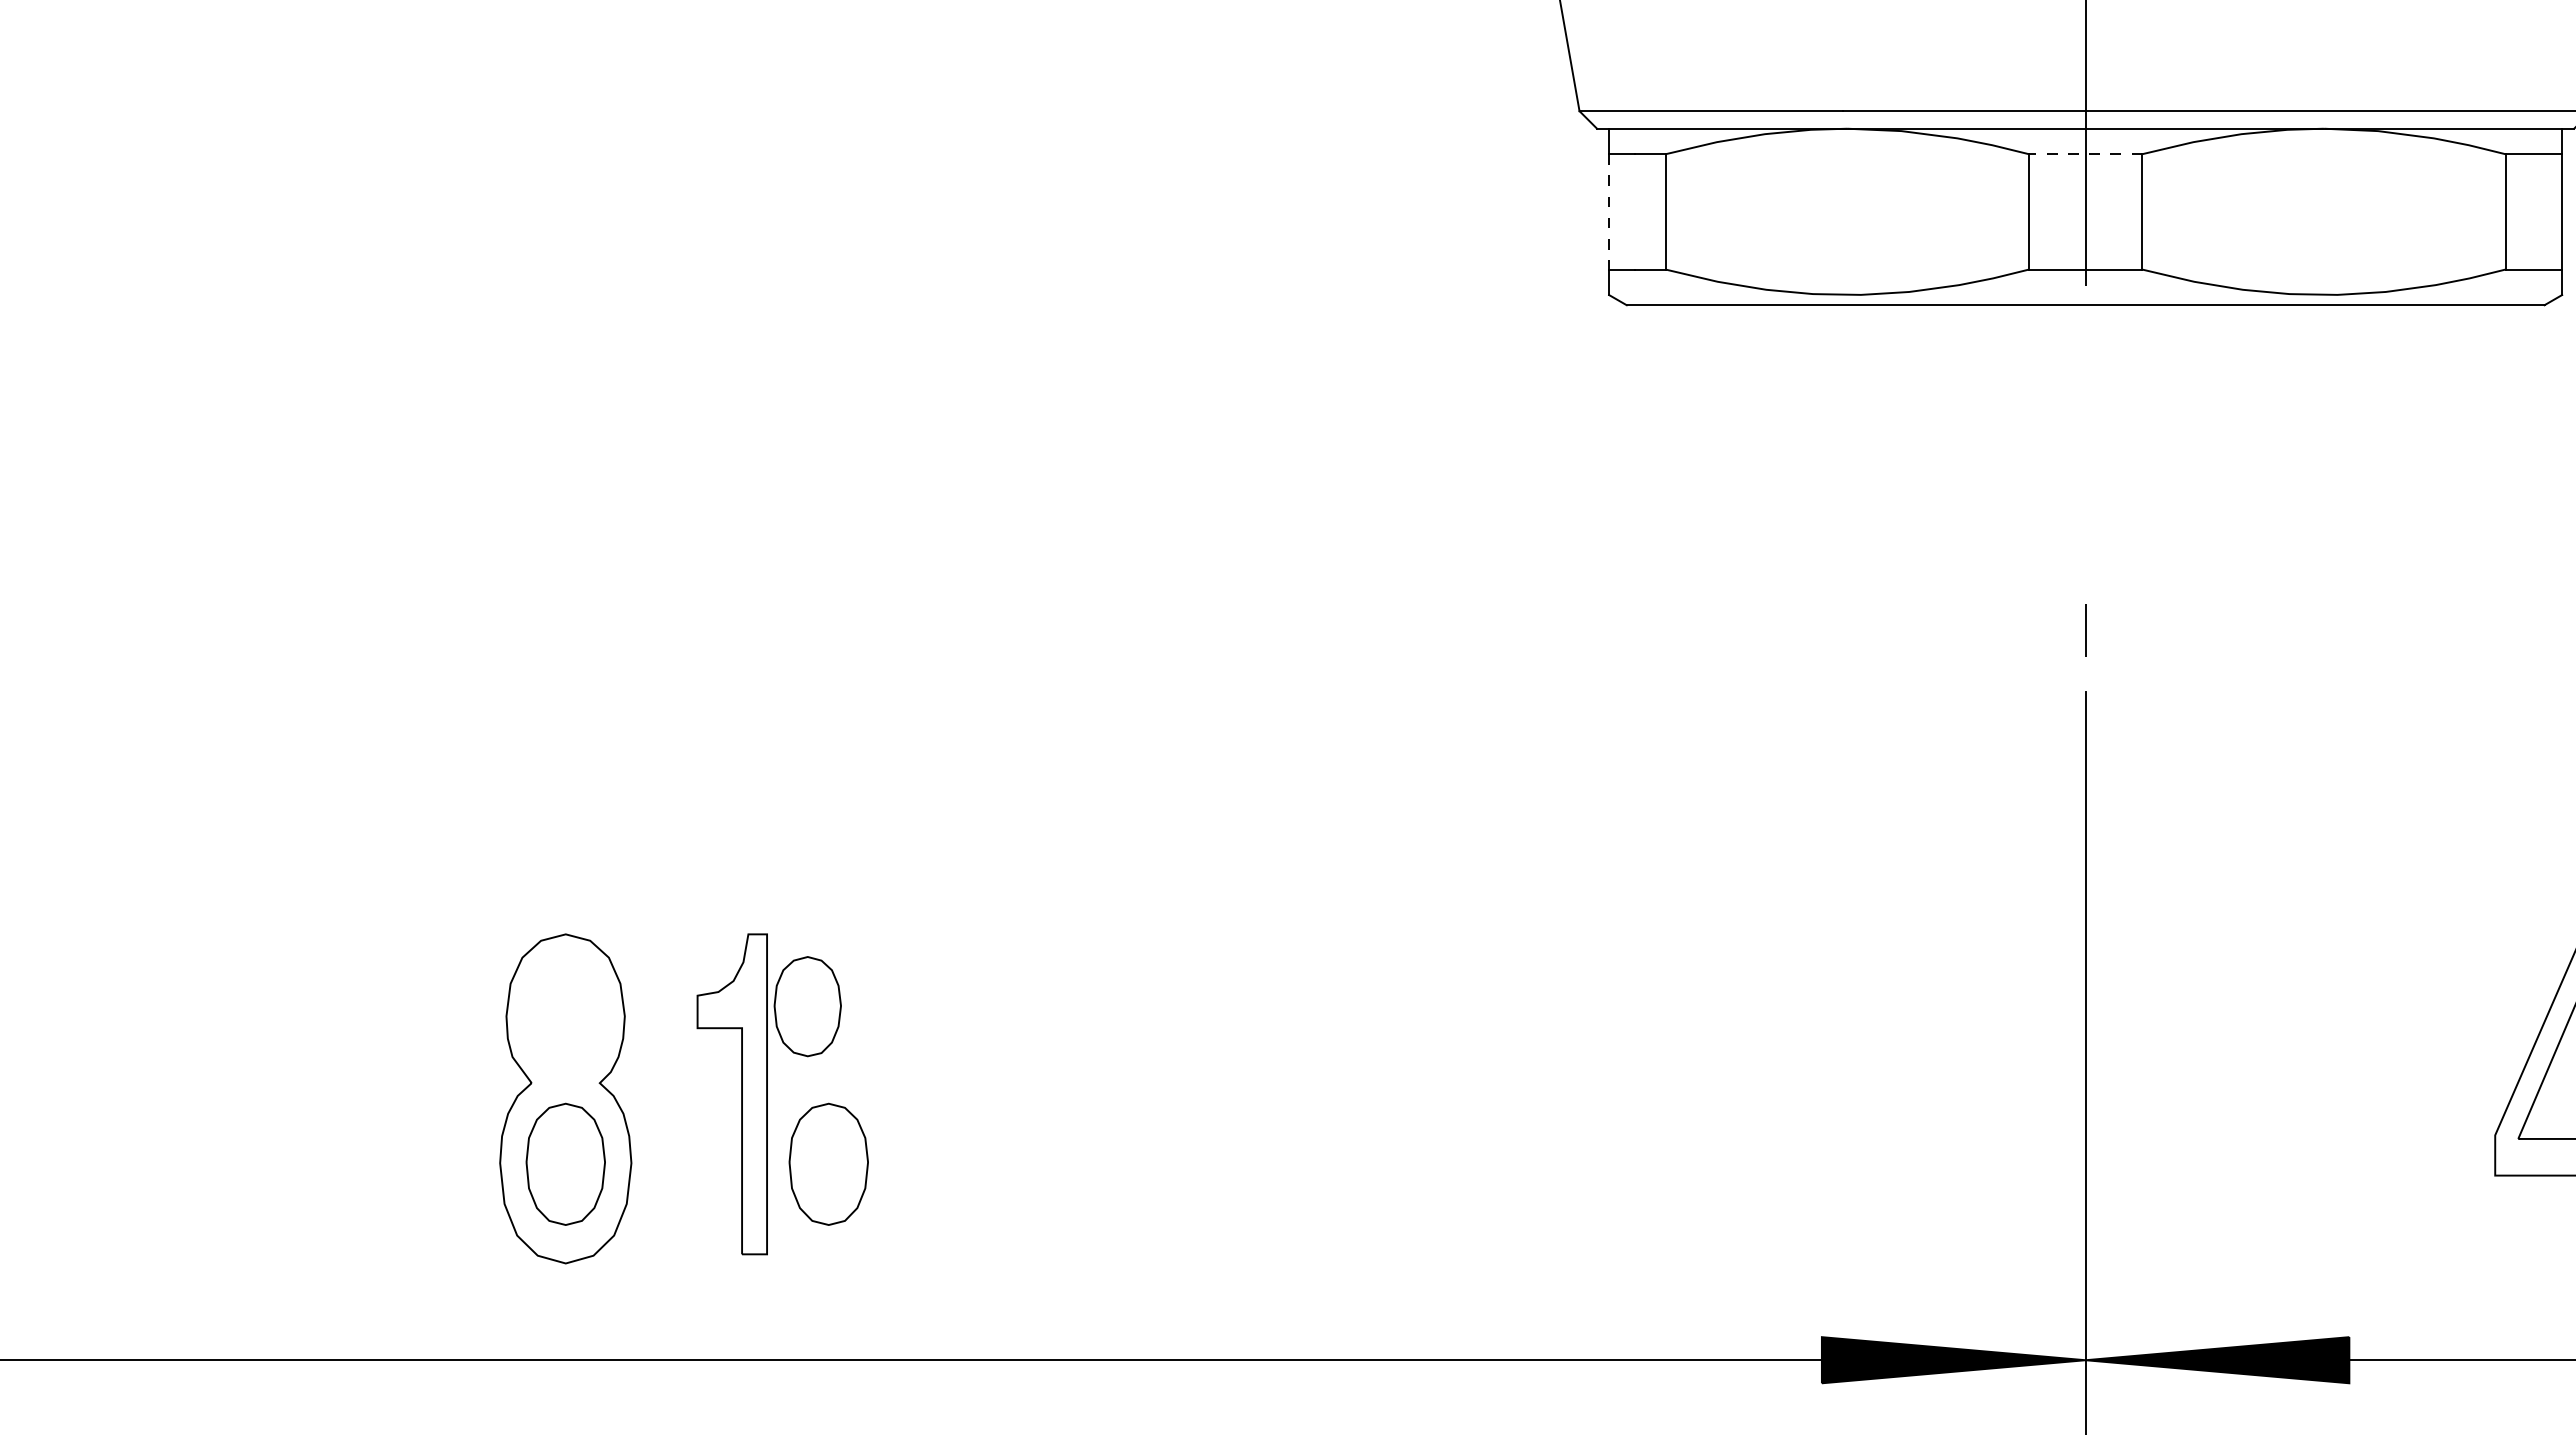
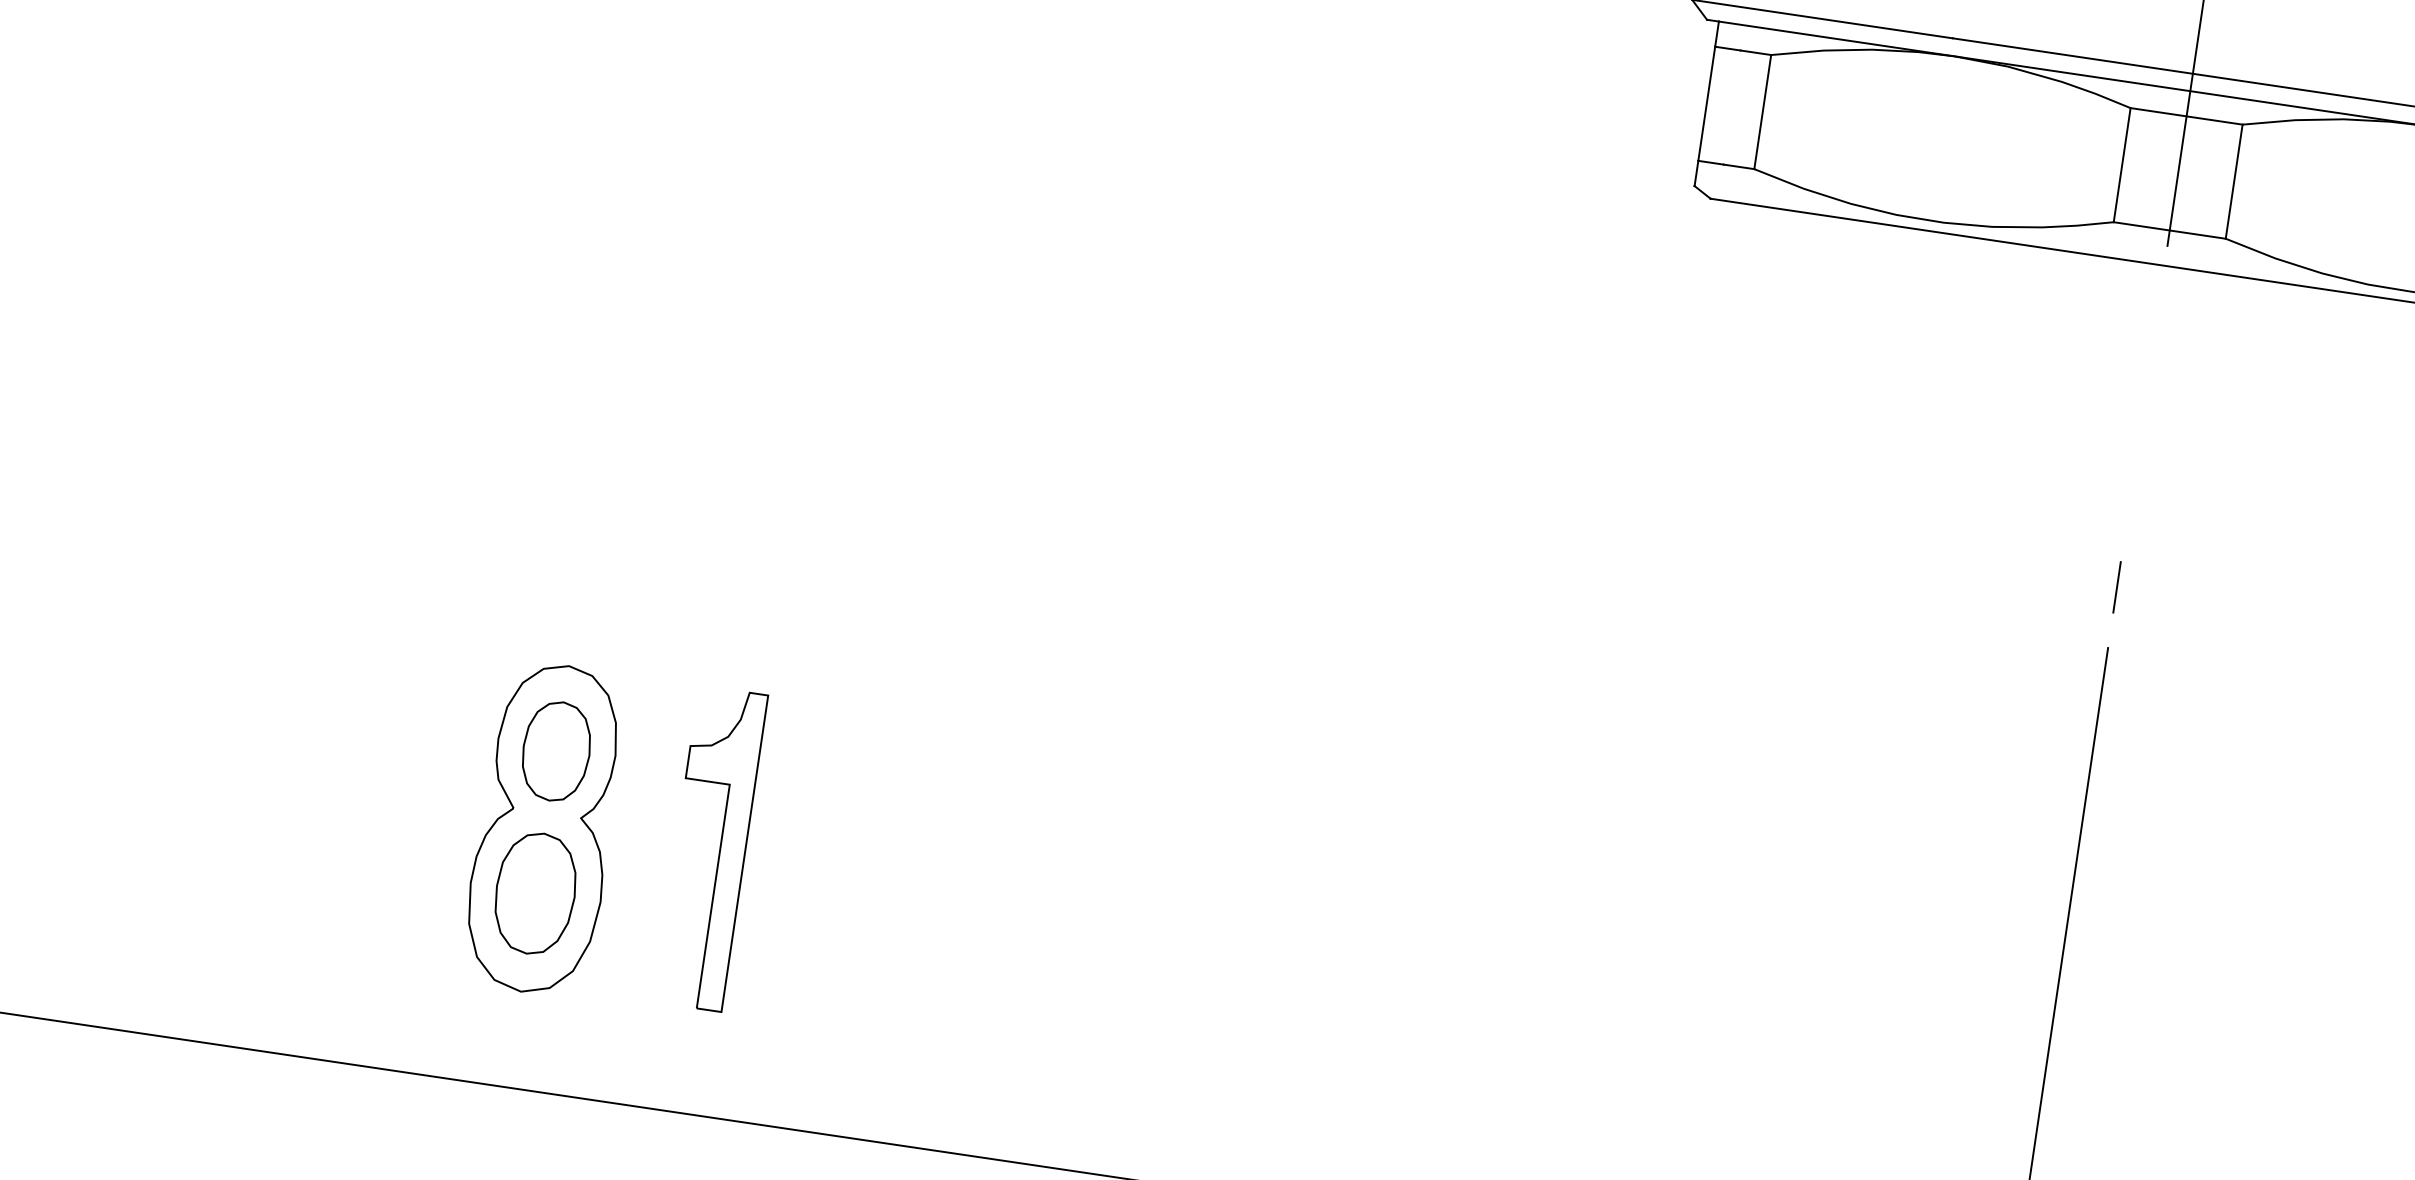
line: (2085, 154) -> (2186, 116), dashed -> solid
line: (1609, 211) -> (1707, 103), dashed -> solid
part: (807, 1006) -> (556, 751), moved
part: (828, 1163) -> (795, 931), removed

